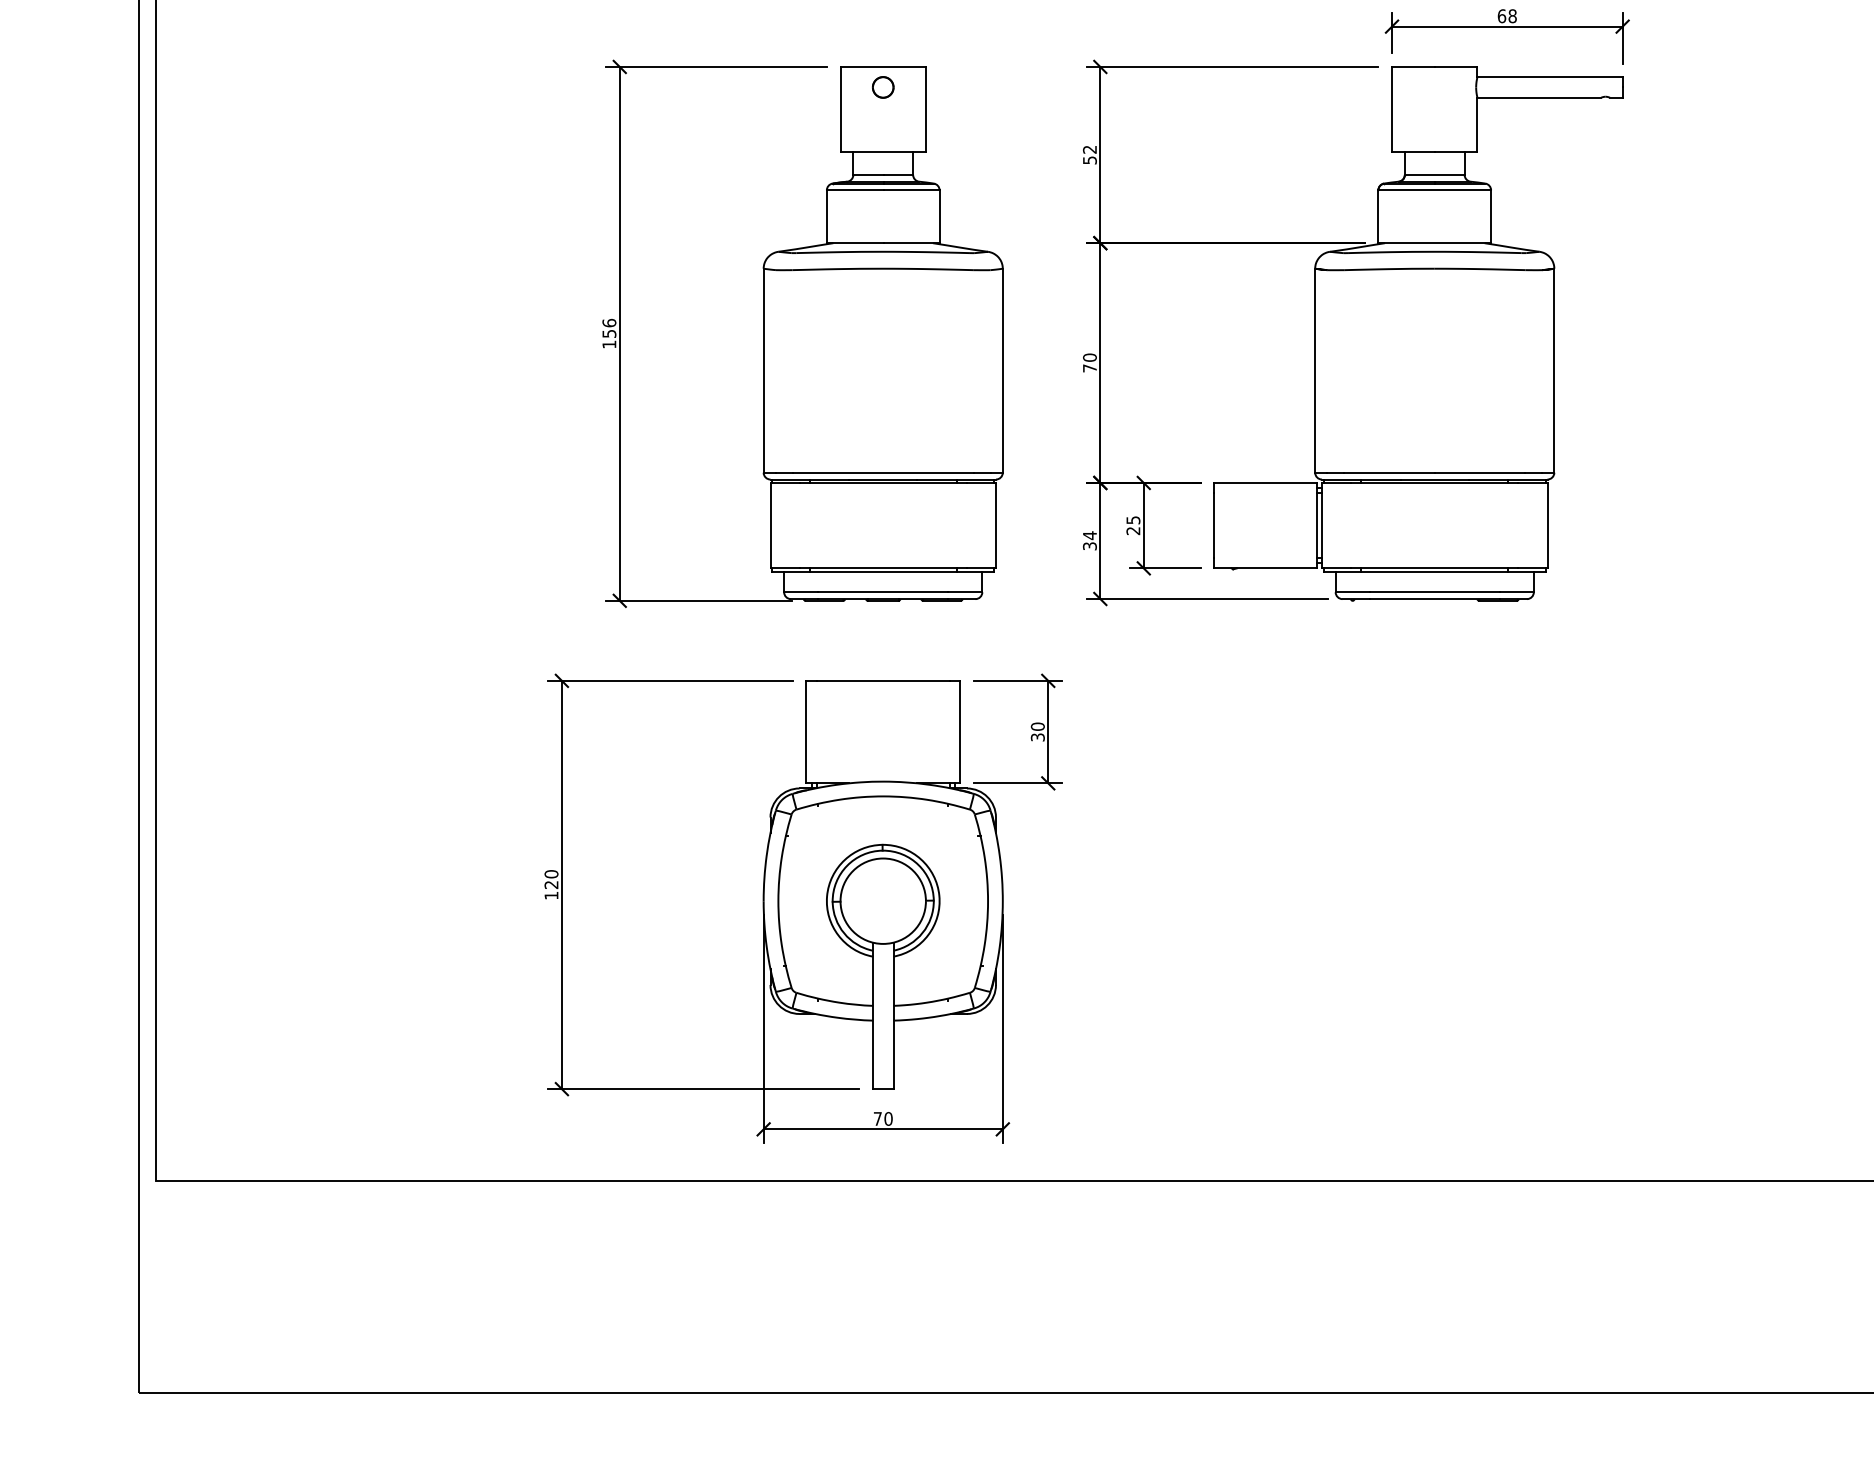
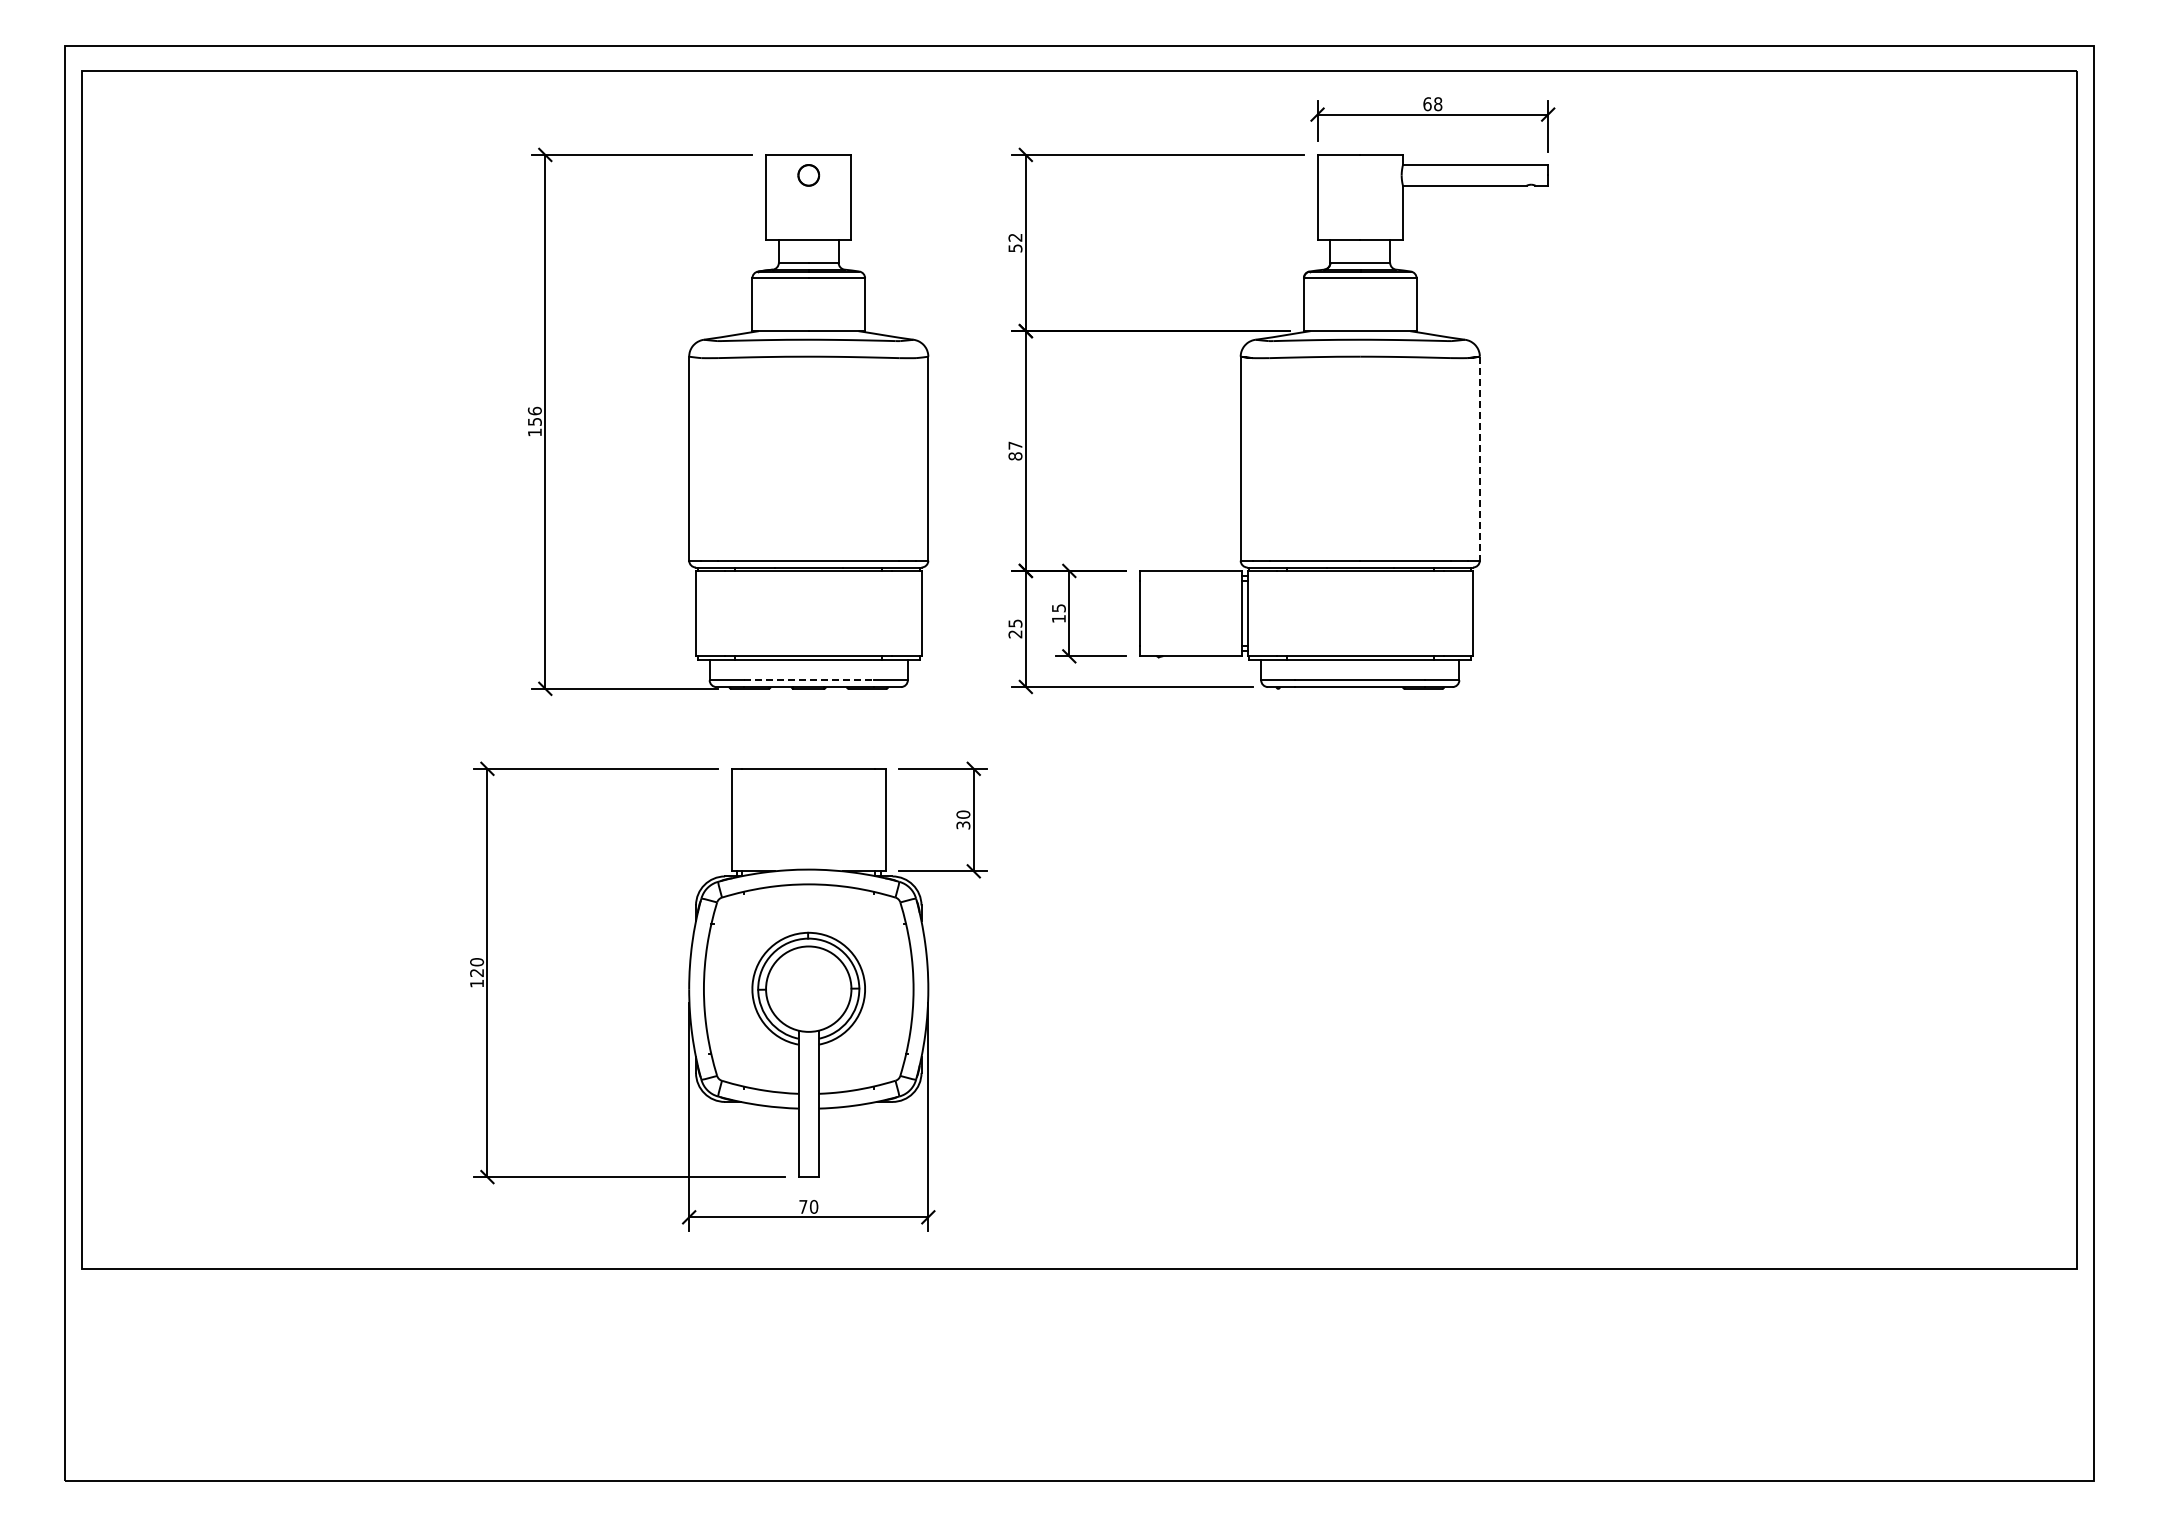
text: (1089, 362) -> (1015, 450), 70 -> 87
line: (1553, 370) -> (1479, 458), solid -> dashed
text: (1132, 531) -> (1058, 619), 25 -> 15
text: (1089, 540) -> (1015, 628), 34 -> 25
line: (882, 592) -> (808, 680), solid -> dashed

